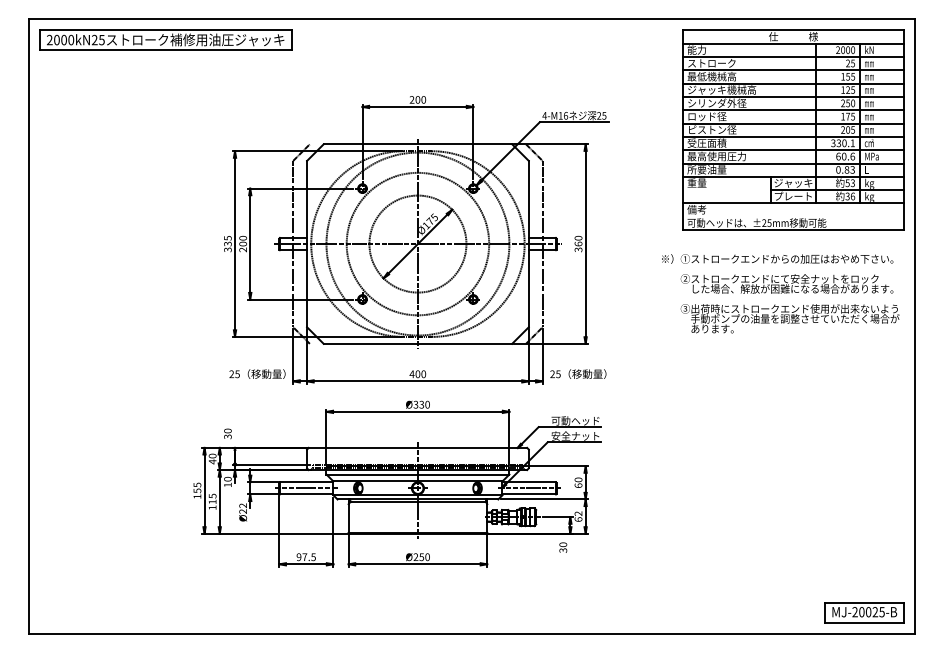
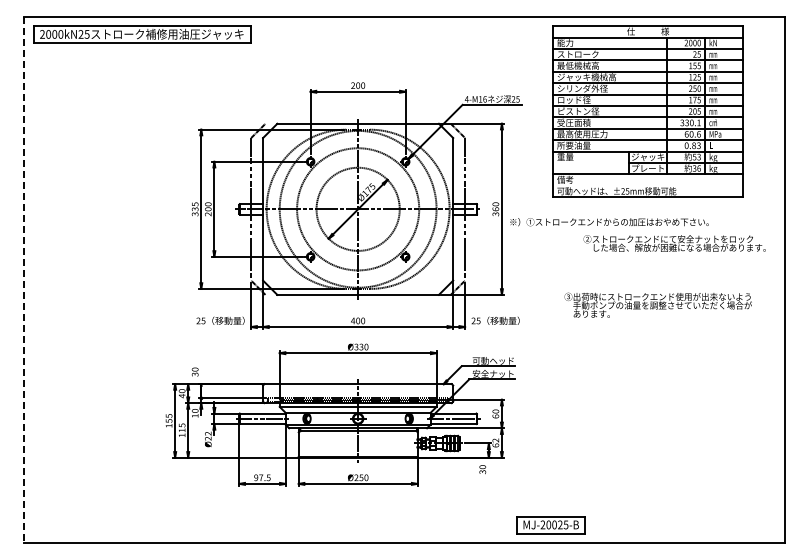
part: (792, 129) -> (647, 111), moved
text: (777, 259) -> (609, 222), moved
text: (789, 317) -> (657, 304), moved
line: (28, 327) -> (24, 280), solid -> dashed
part: (863, 612) -> (550, 525), moved

